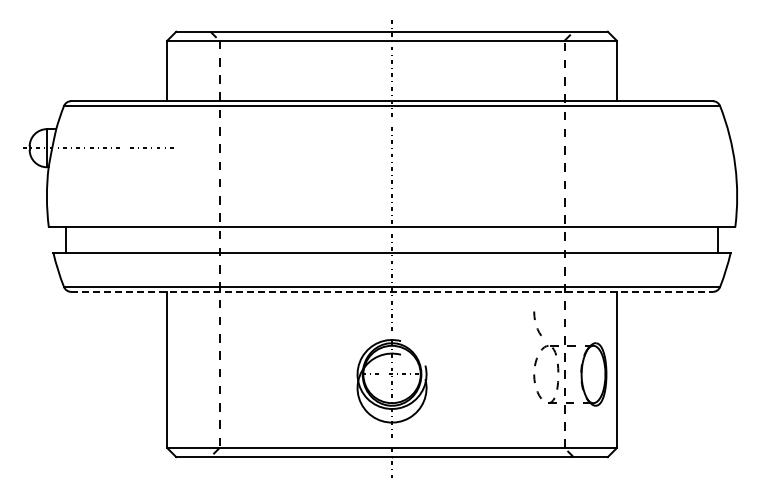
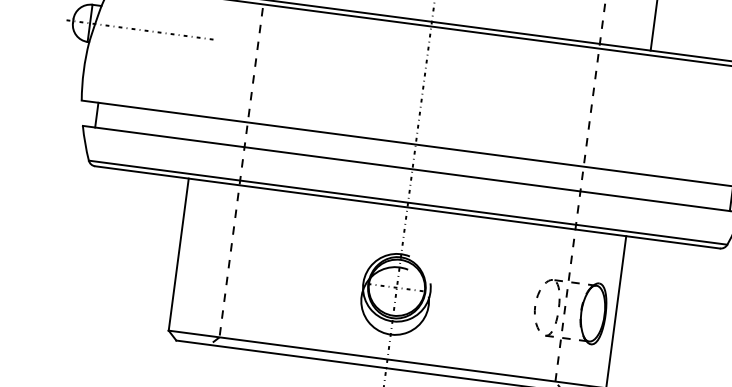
line: (392, 291) -> (407, 207), dashed -> solid
curve: (534, 320) -> (542, 253), removed

